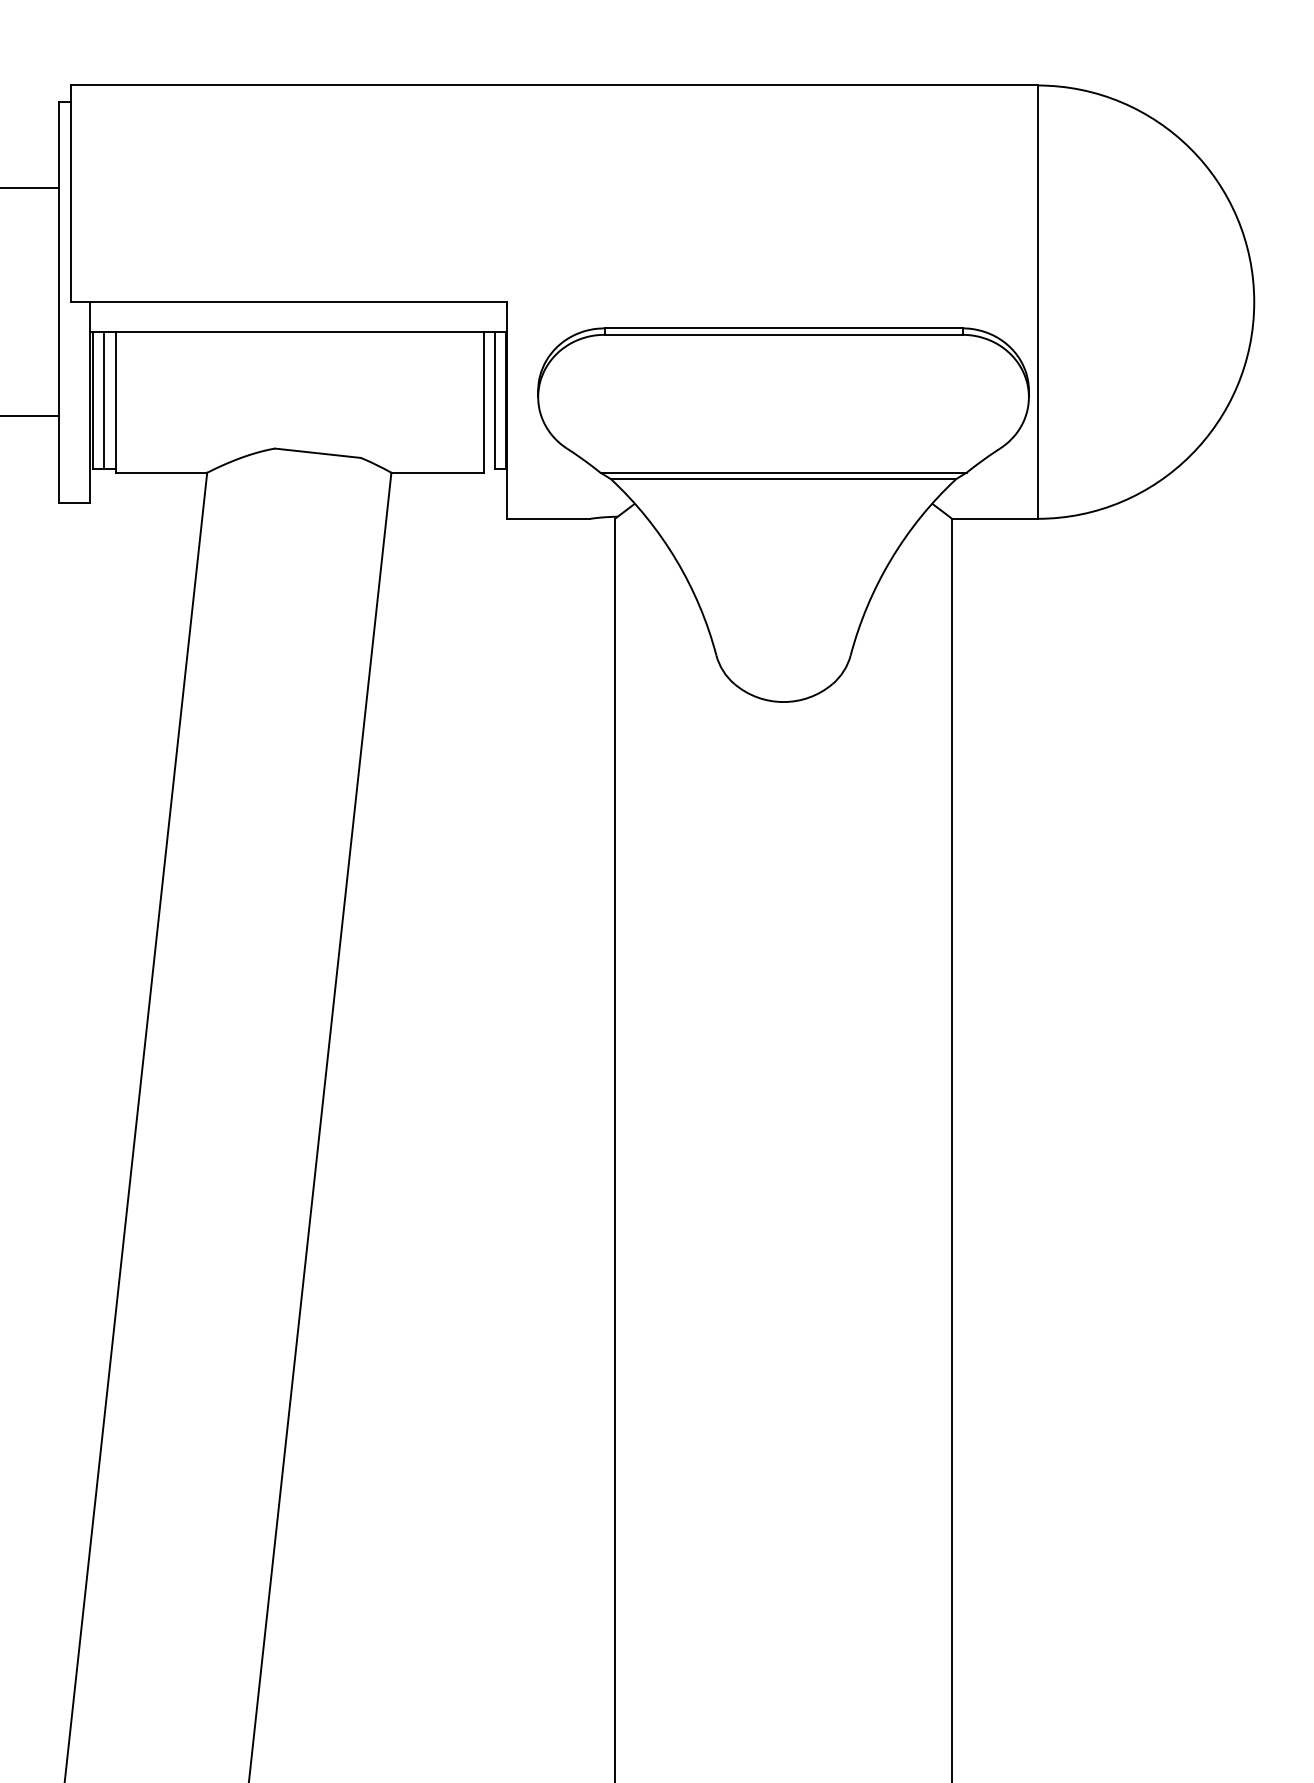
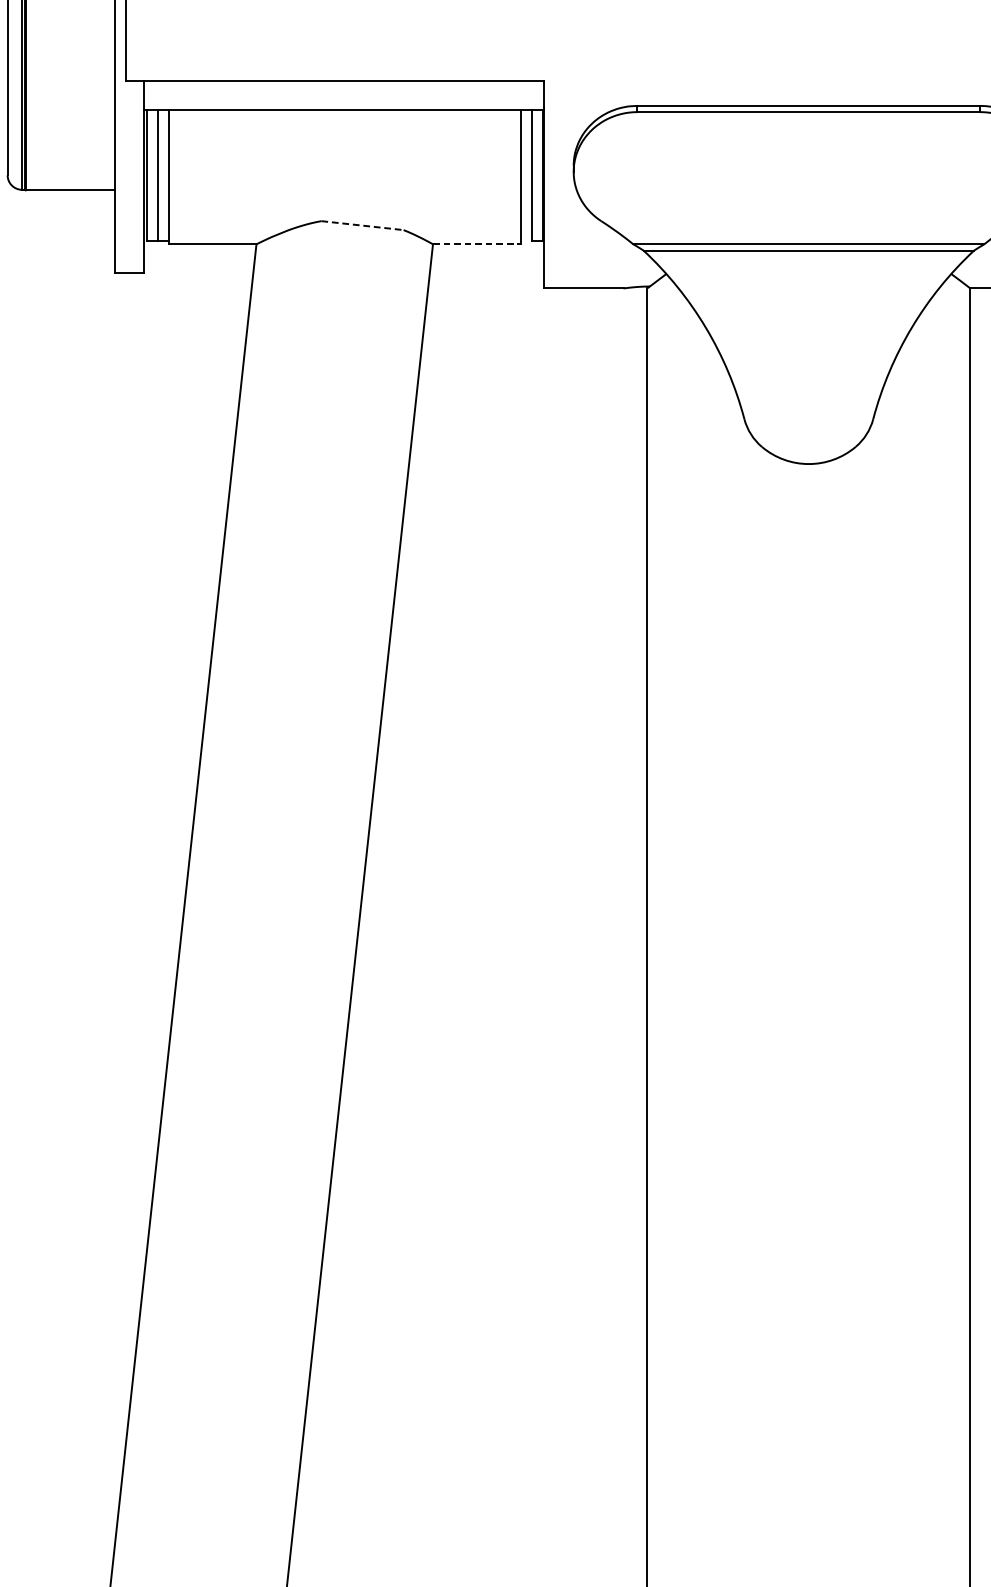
line: (318, 453) -> (363, 225), solid -> dashed
line: (438, 472) -> (478, 244), solid -> dashed

